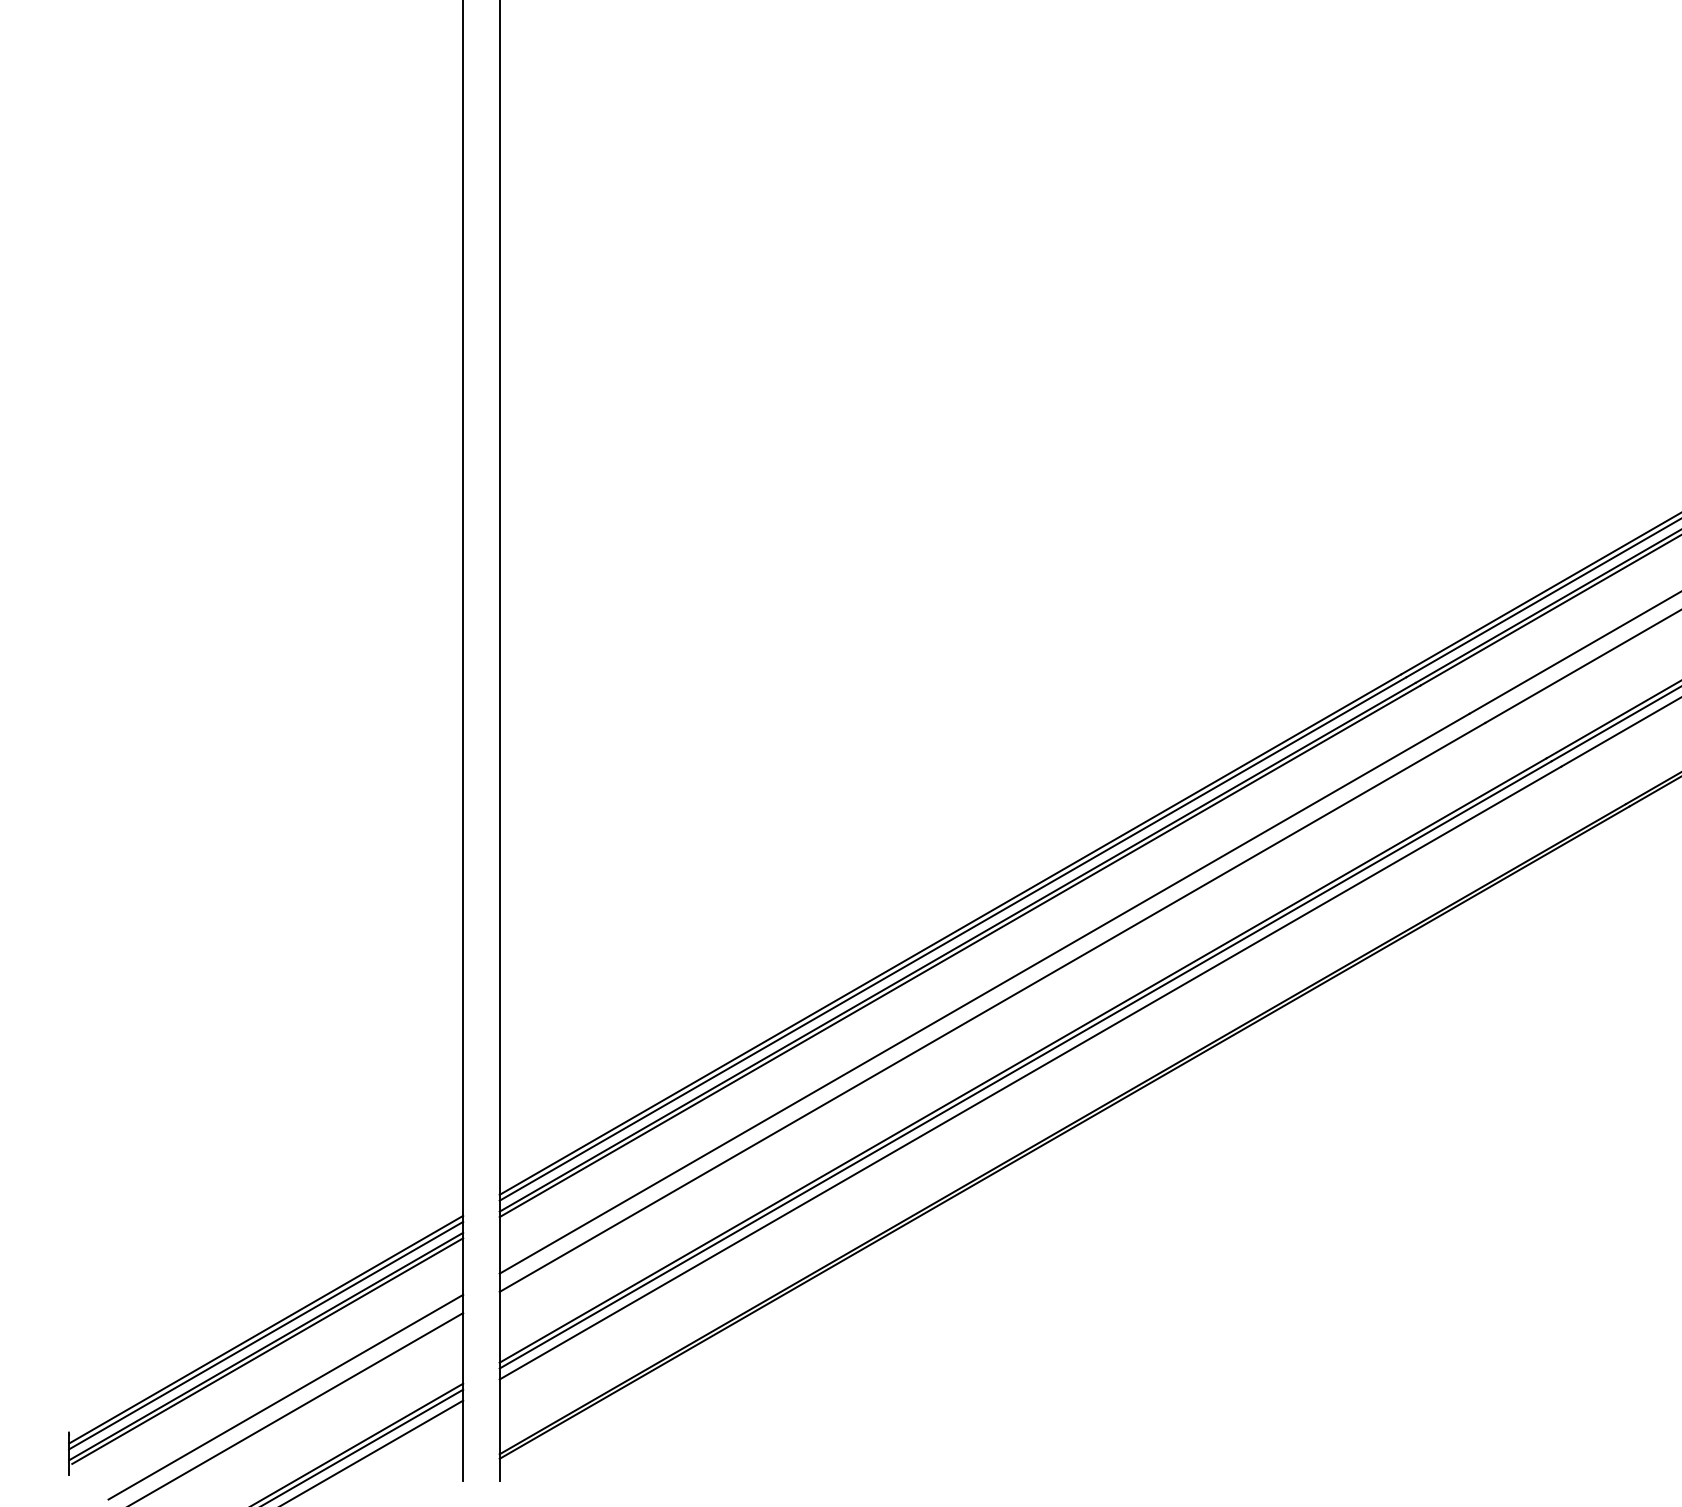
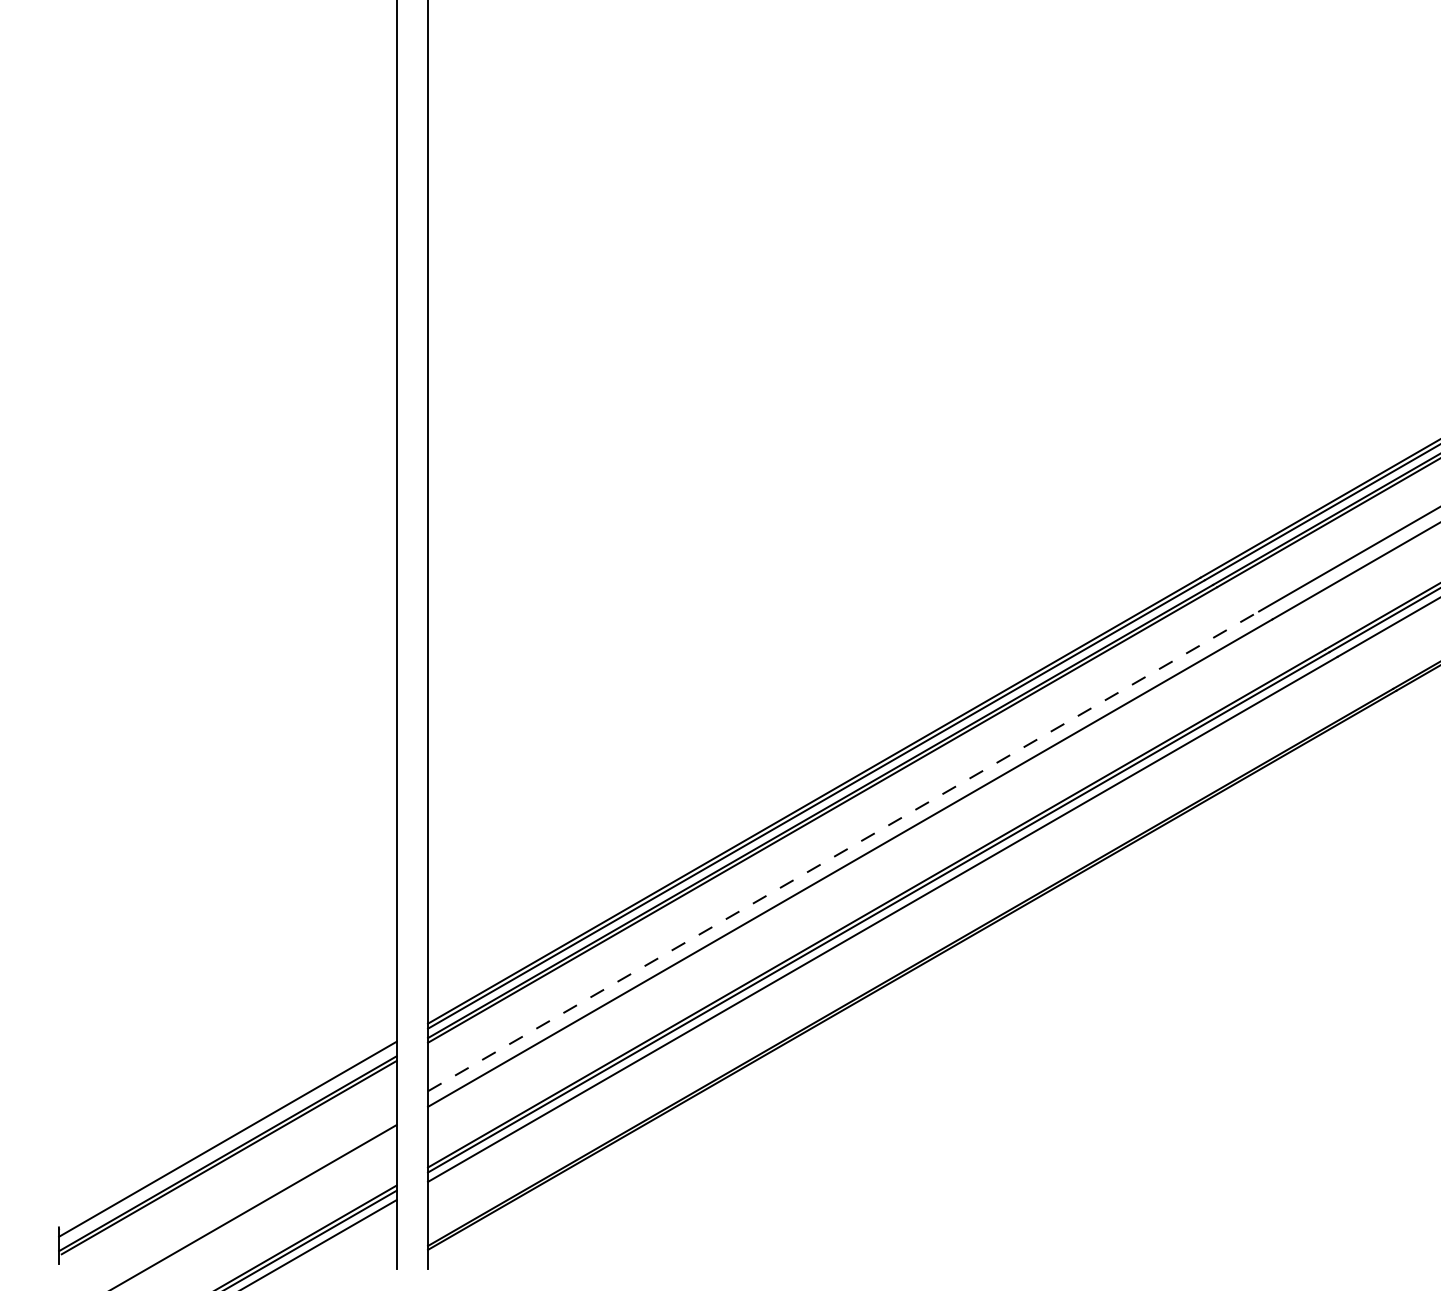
line: (984, 993) -> (843, 851), solid -> dashed
line: (266, 1335) -> (228, 1144), removed
line: (285, 1396) -> (244, 1196), removed

